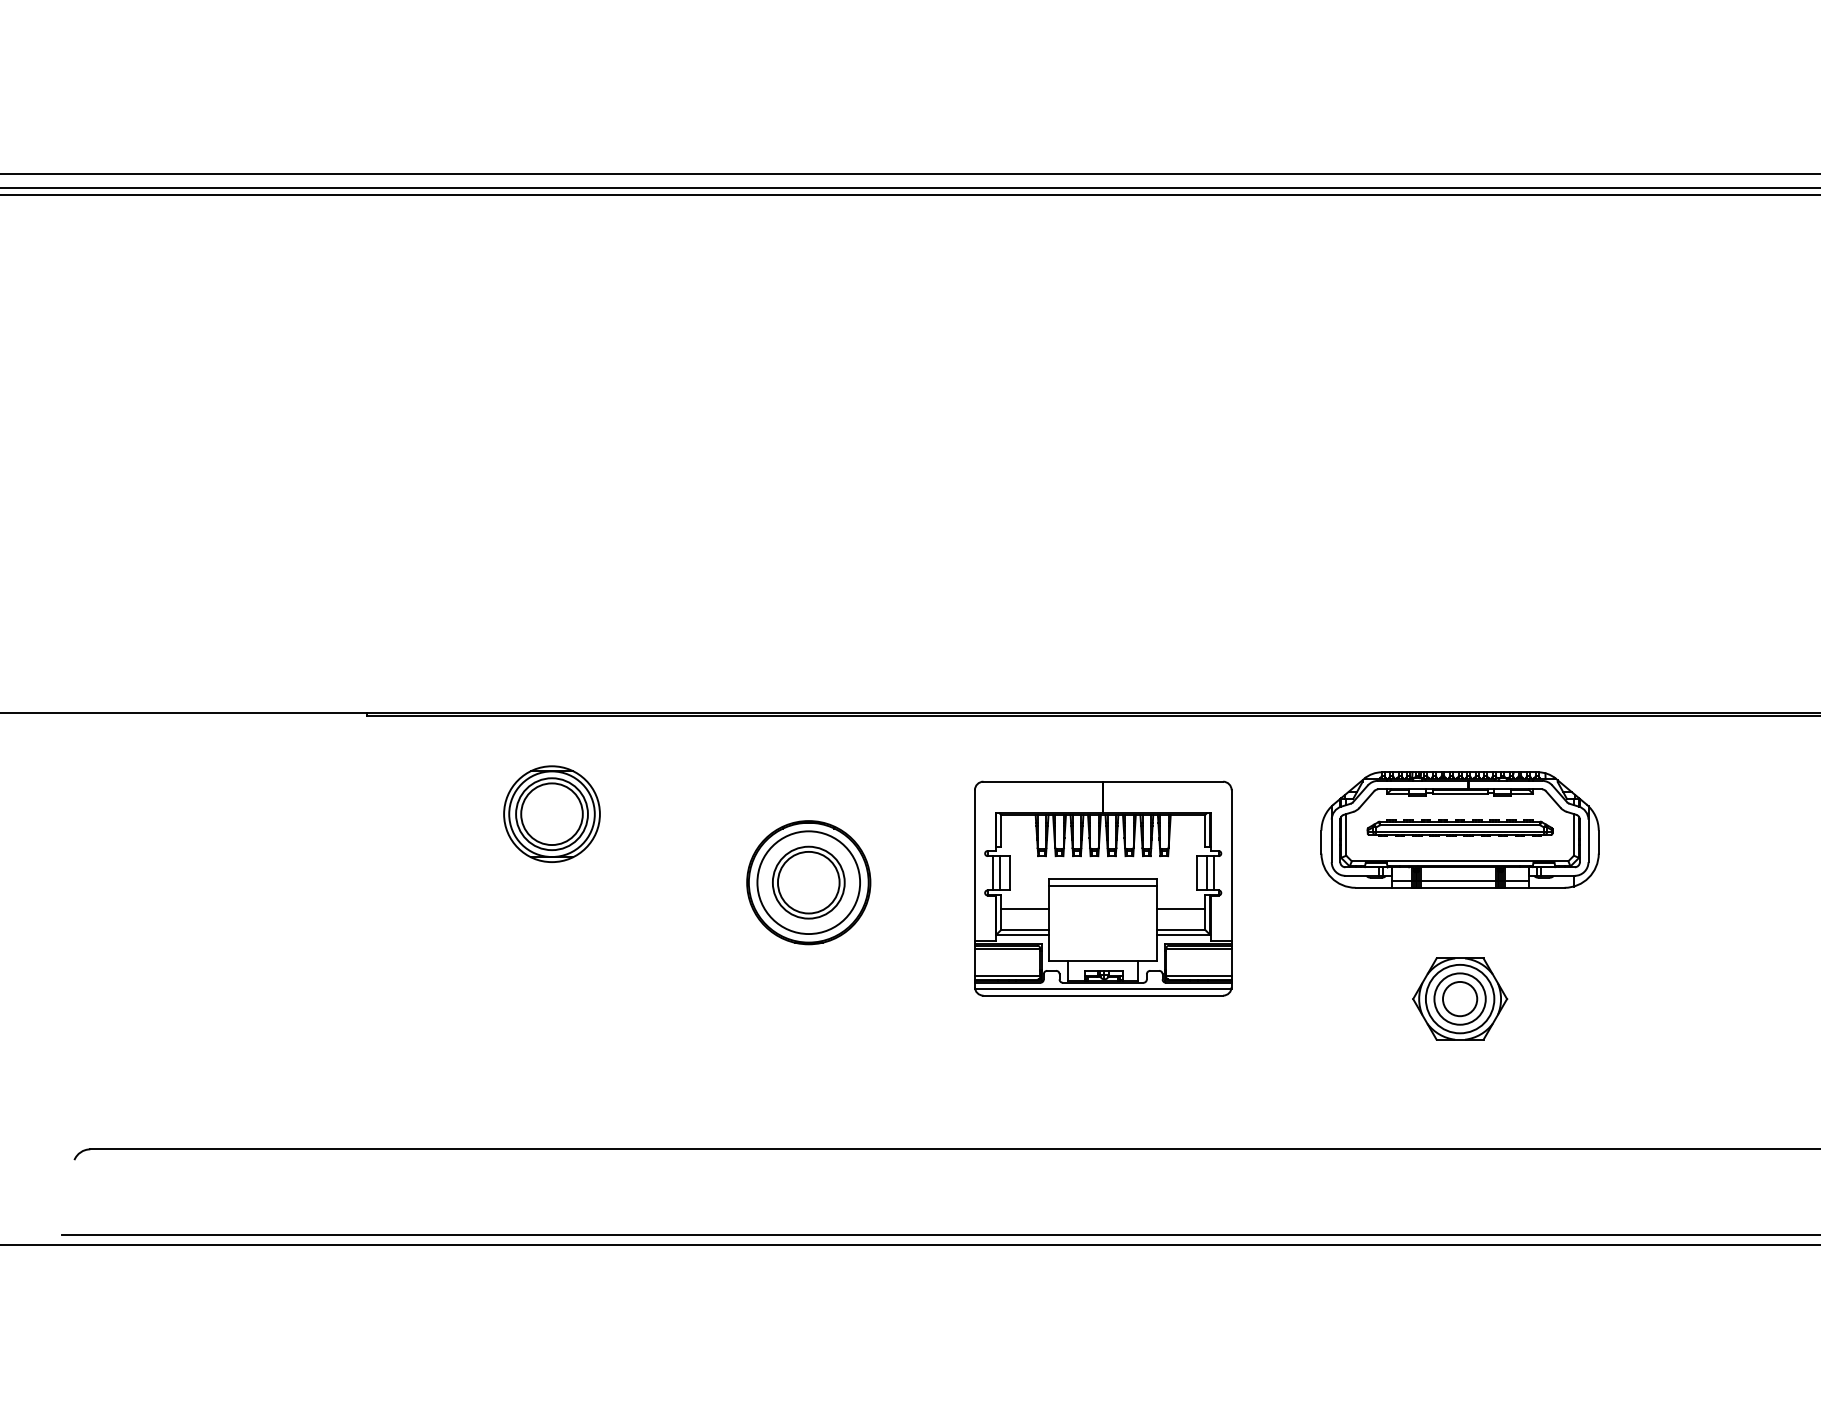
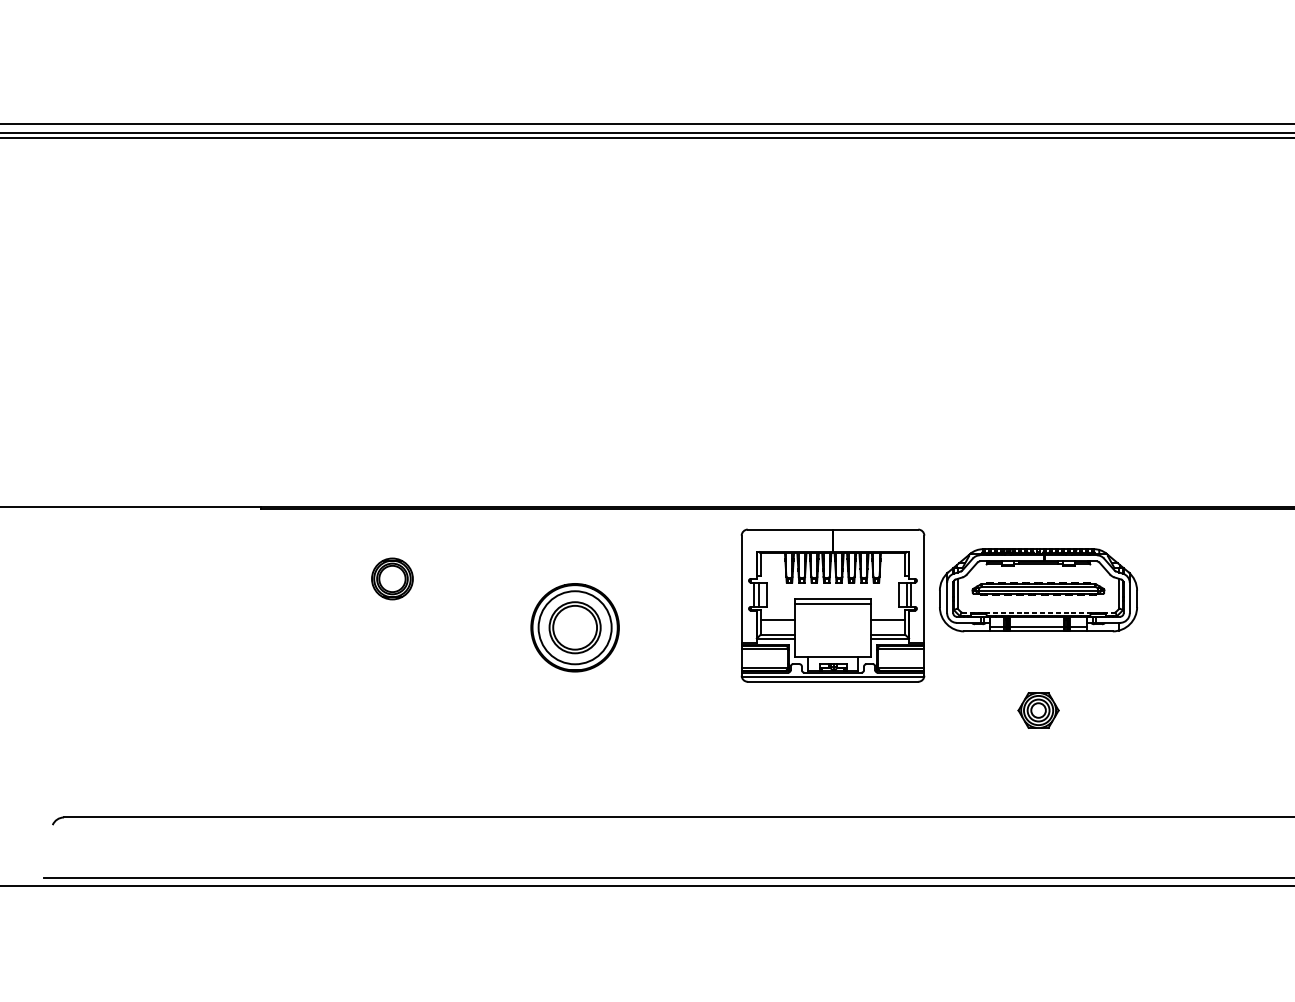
part: (551, 813) -> (392, 578), size x0.6
line: (1459, 861) -> (1038, 612), solid -> dashed
part: (1103, 888) -> (833, 605), moved
part: (1460, 998) -> (1038, 710), size x0.6

